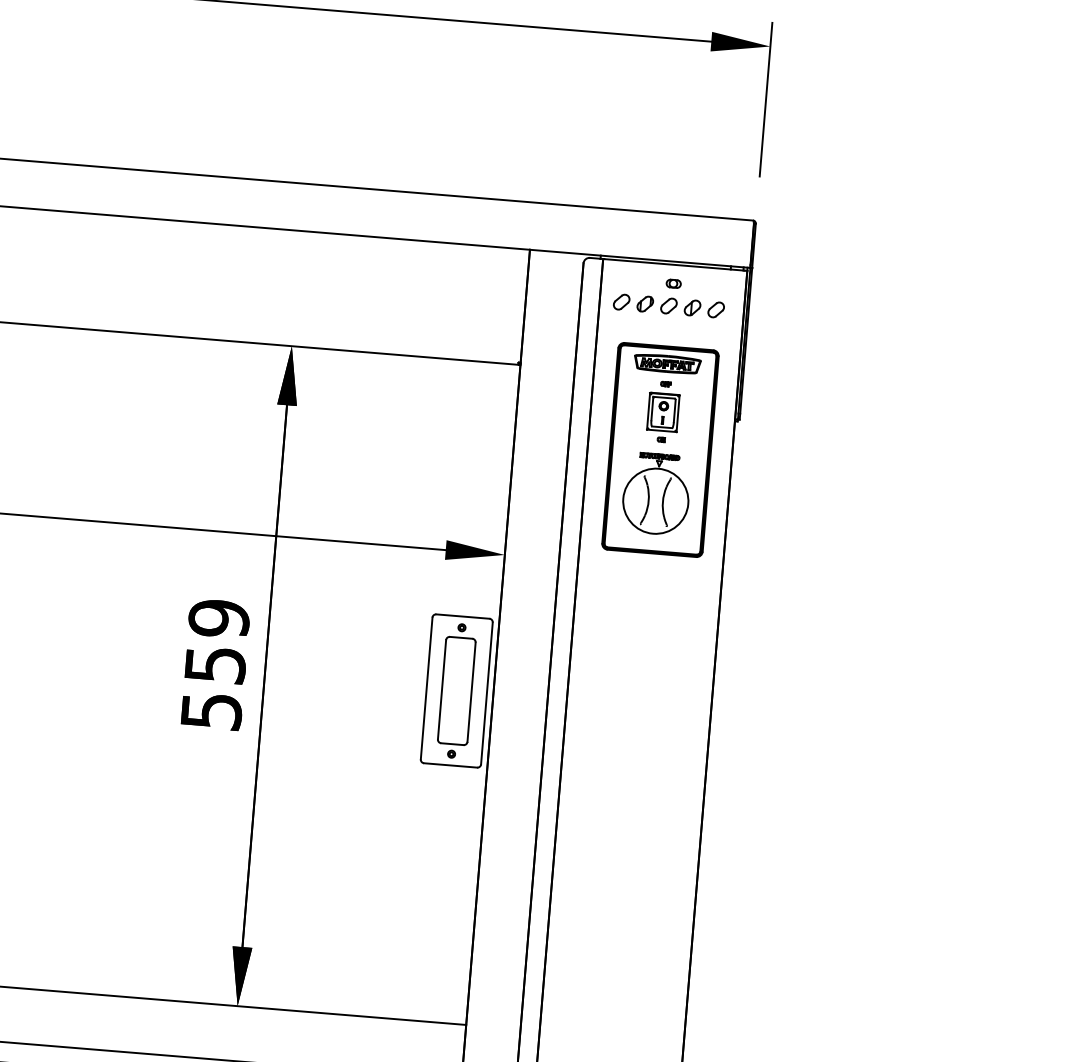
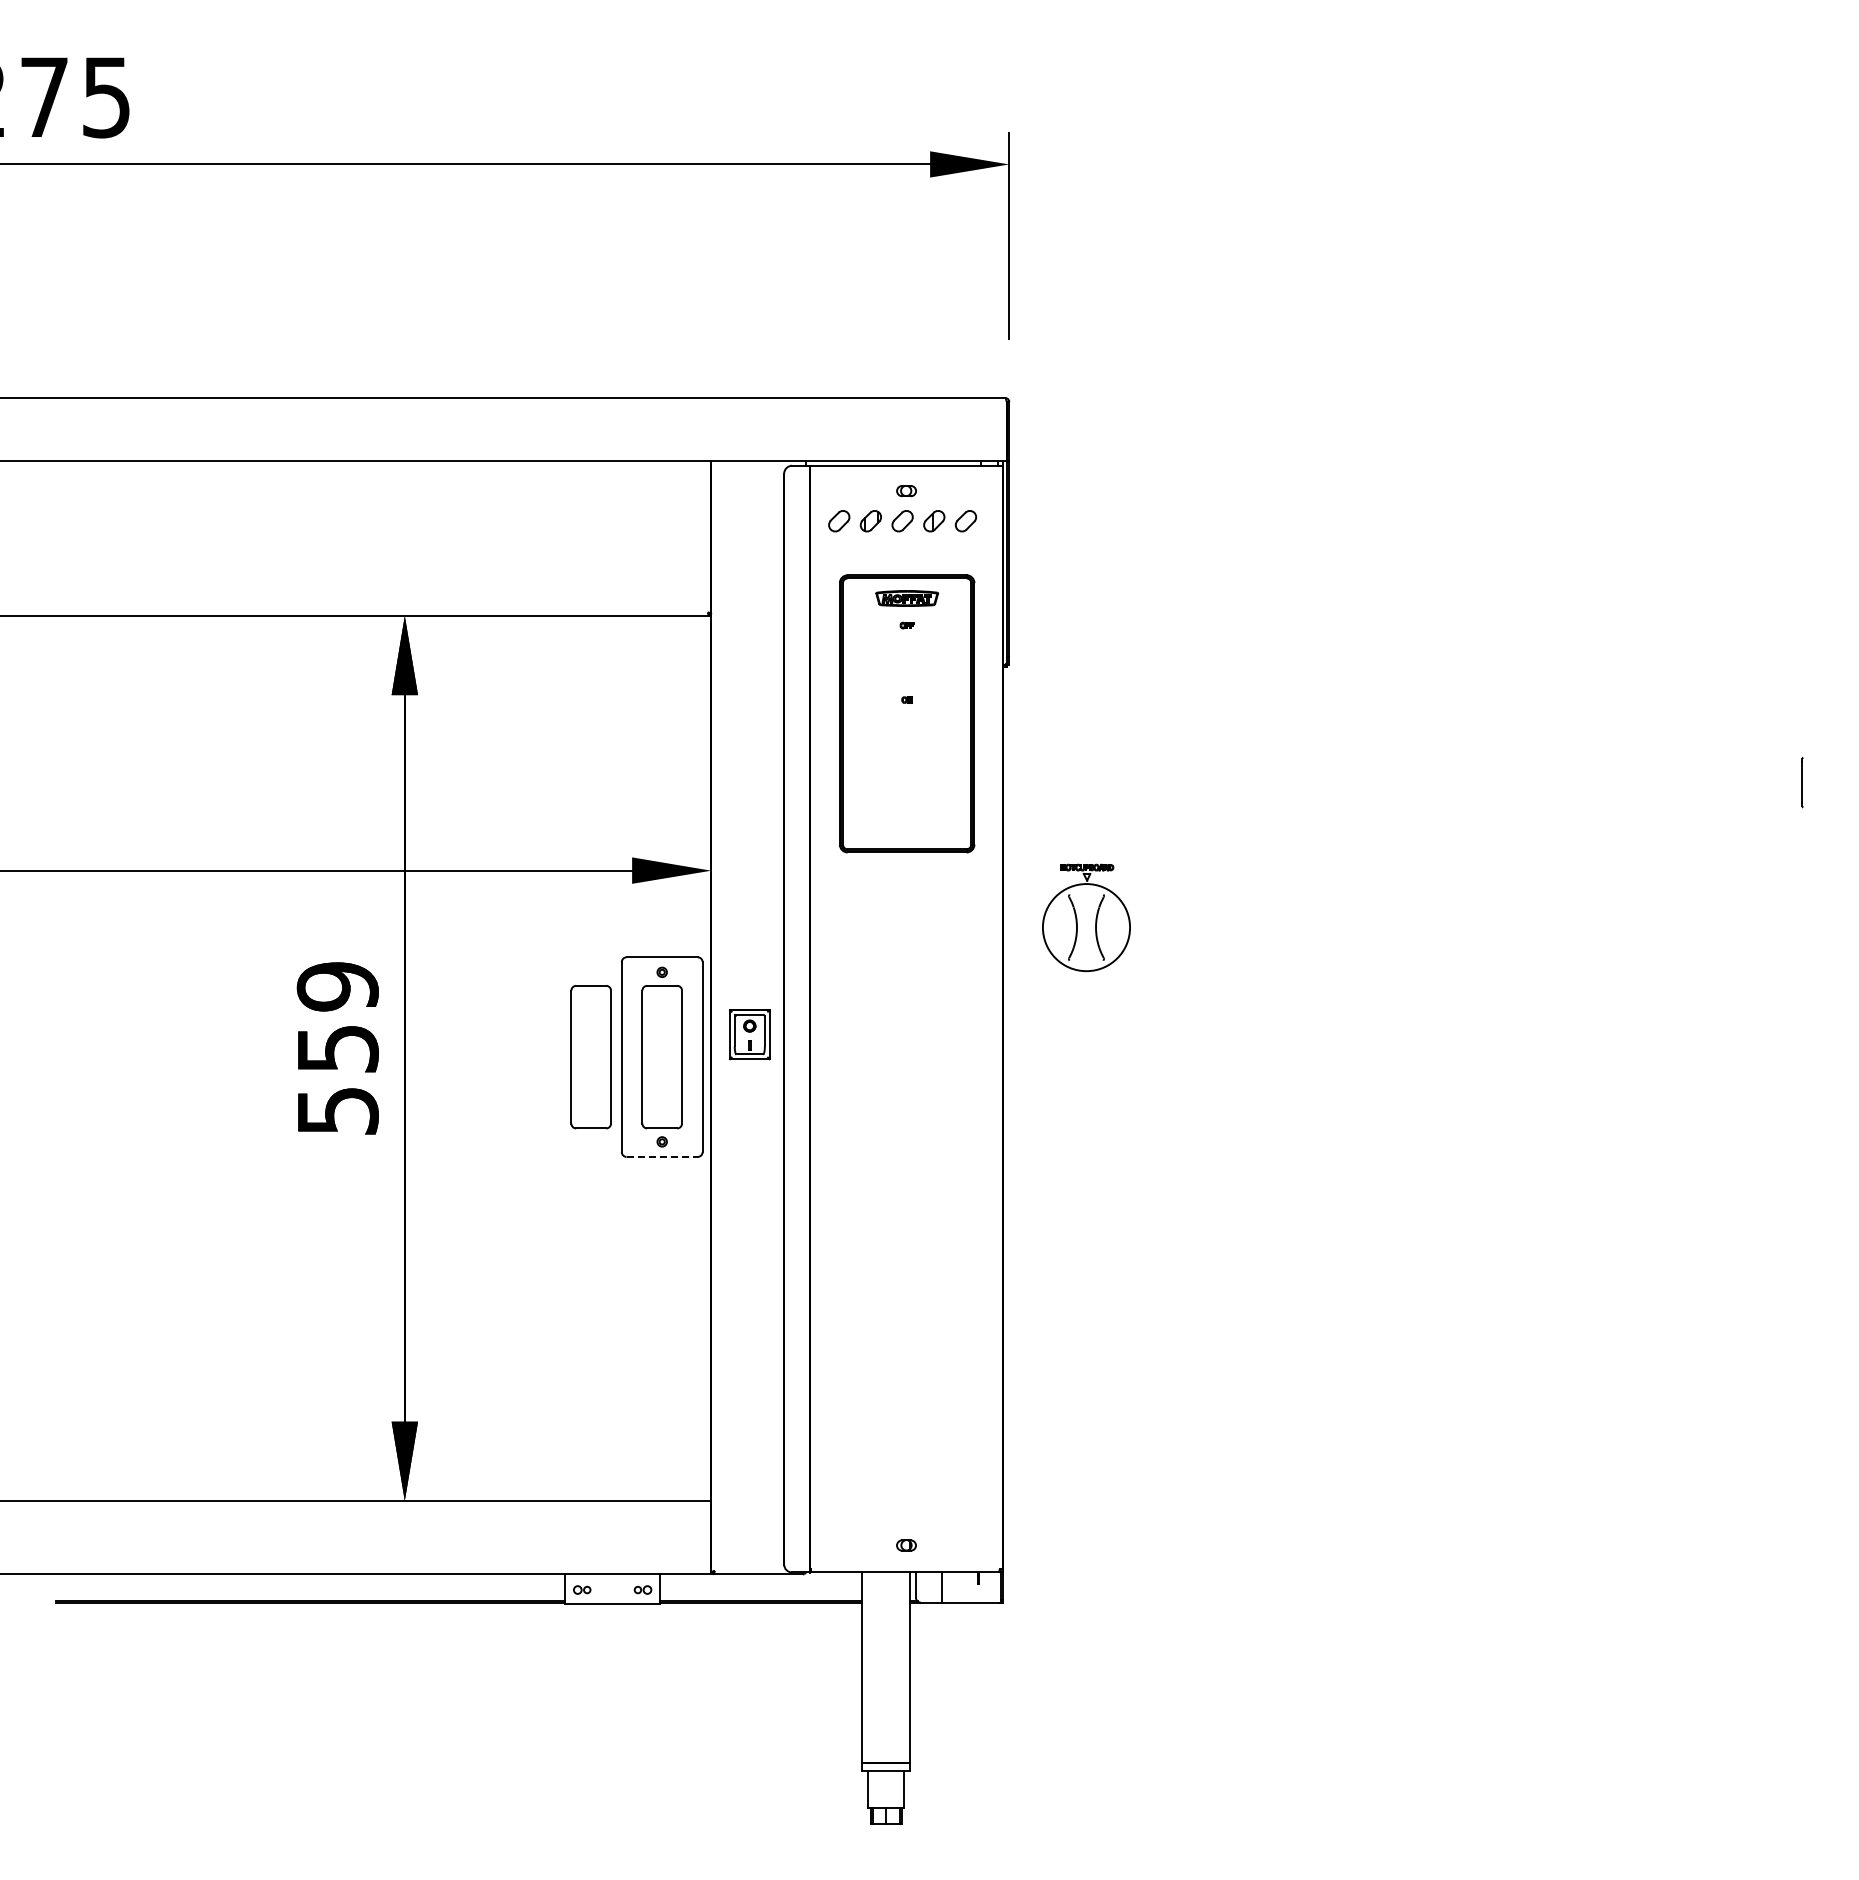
part: (667, 364) -> (907, 598), size x0.7
part: (663, 412) -> (749, 1034), moved
part: (656, 493) -> (1086, 917), moved
part: (403, 686) -> (590, 1057), added
line: (450, 765) -> (662, 1156), solid -> dashed

